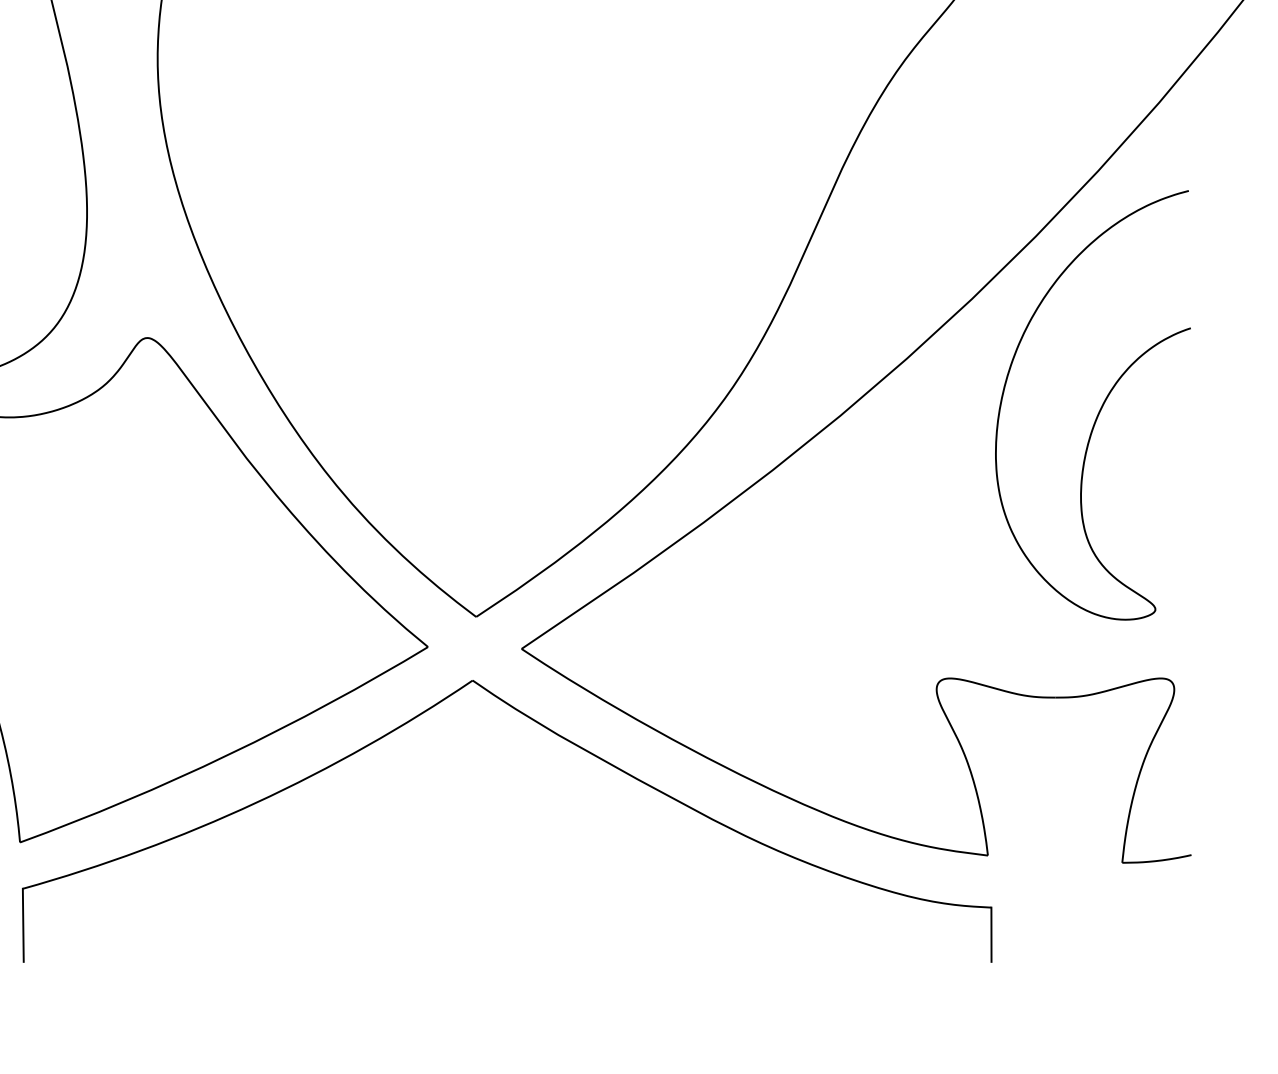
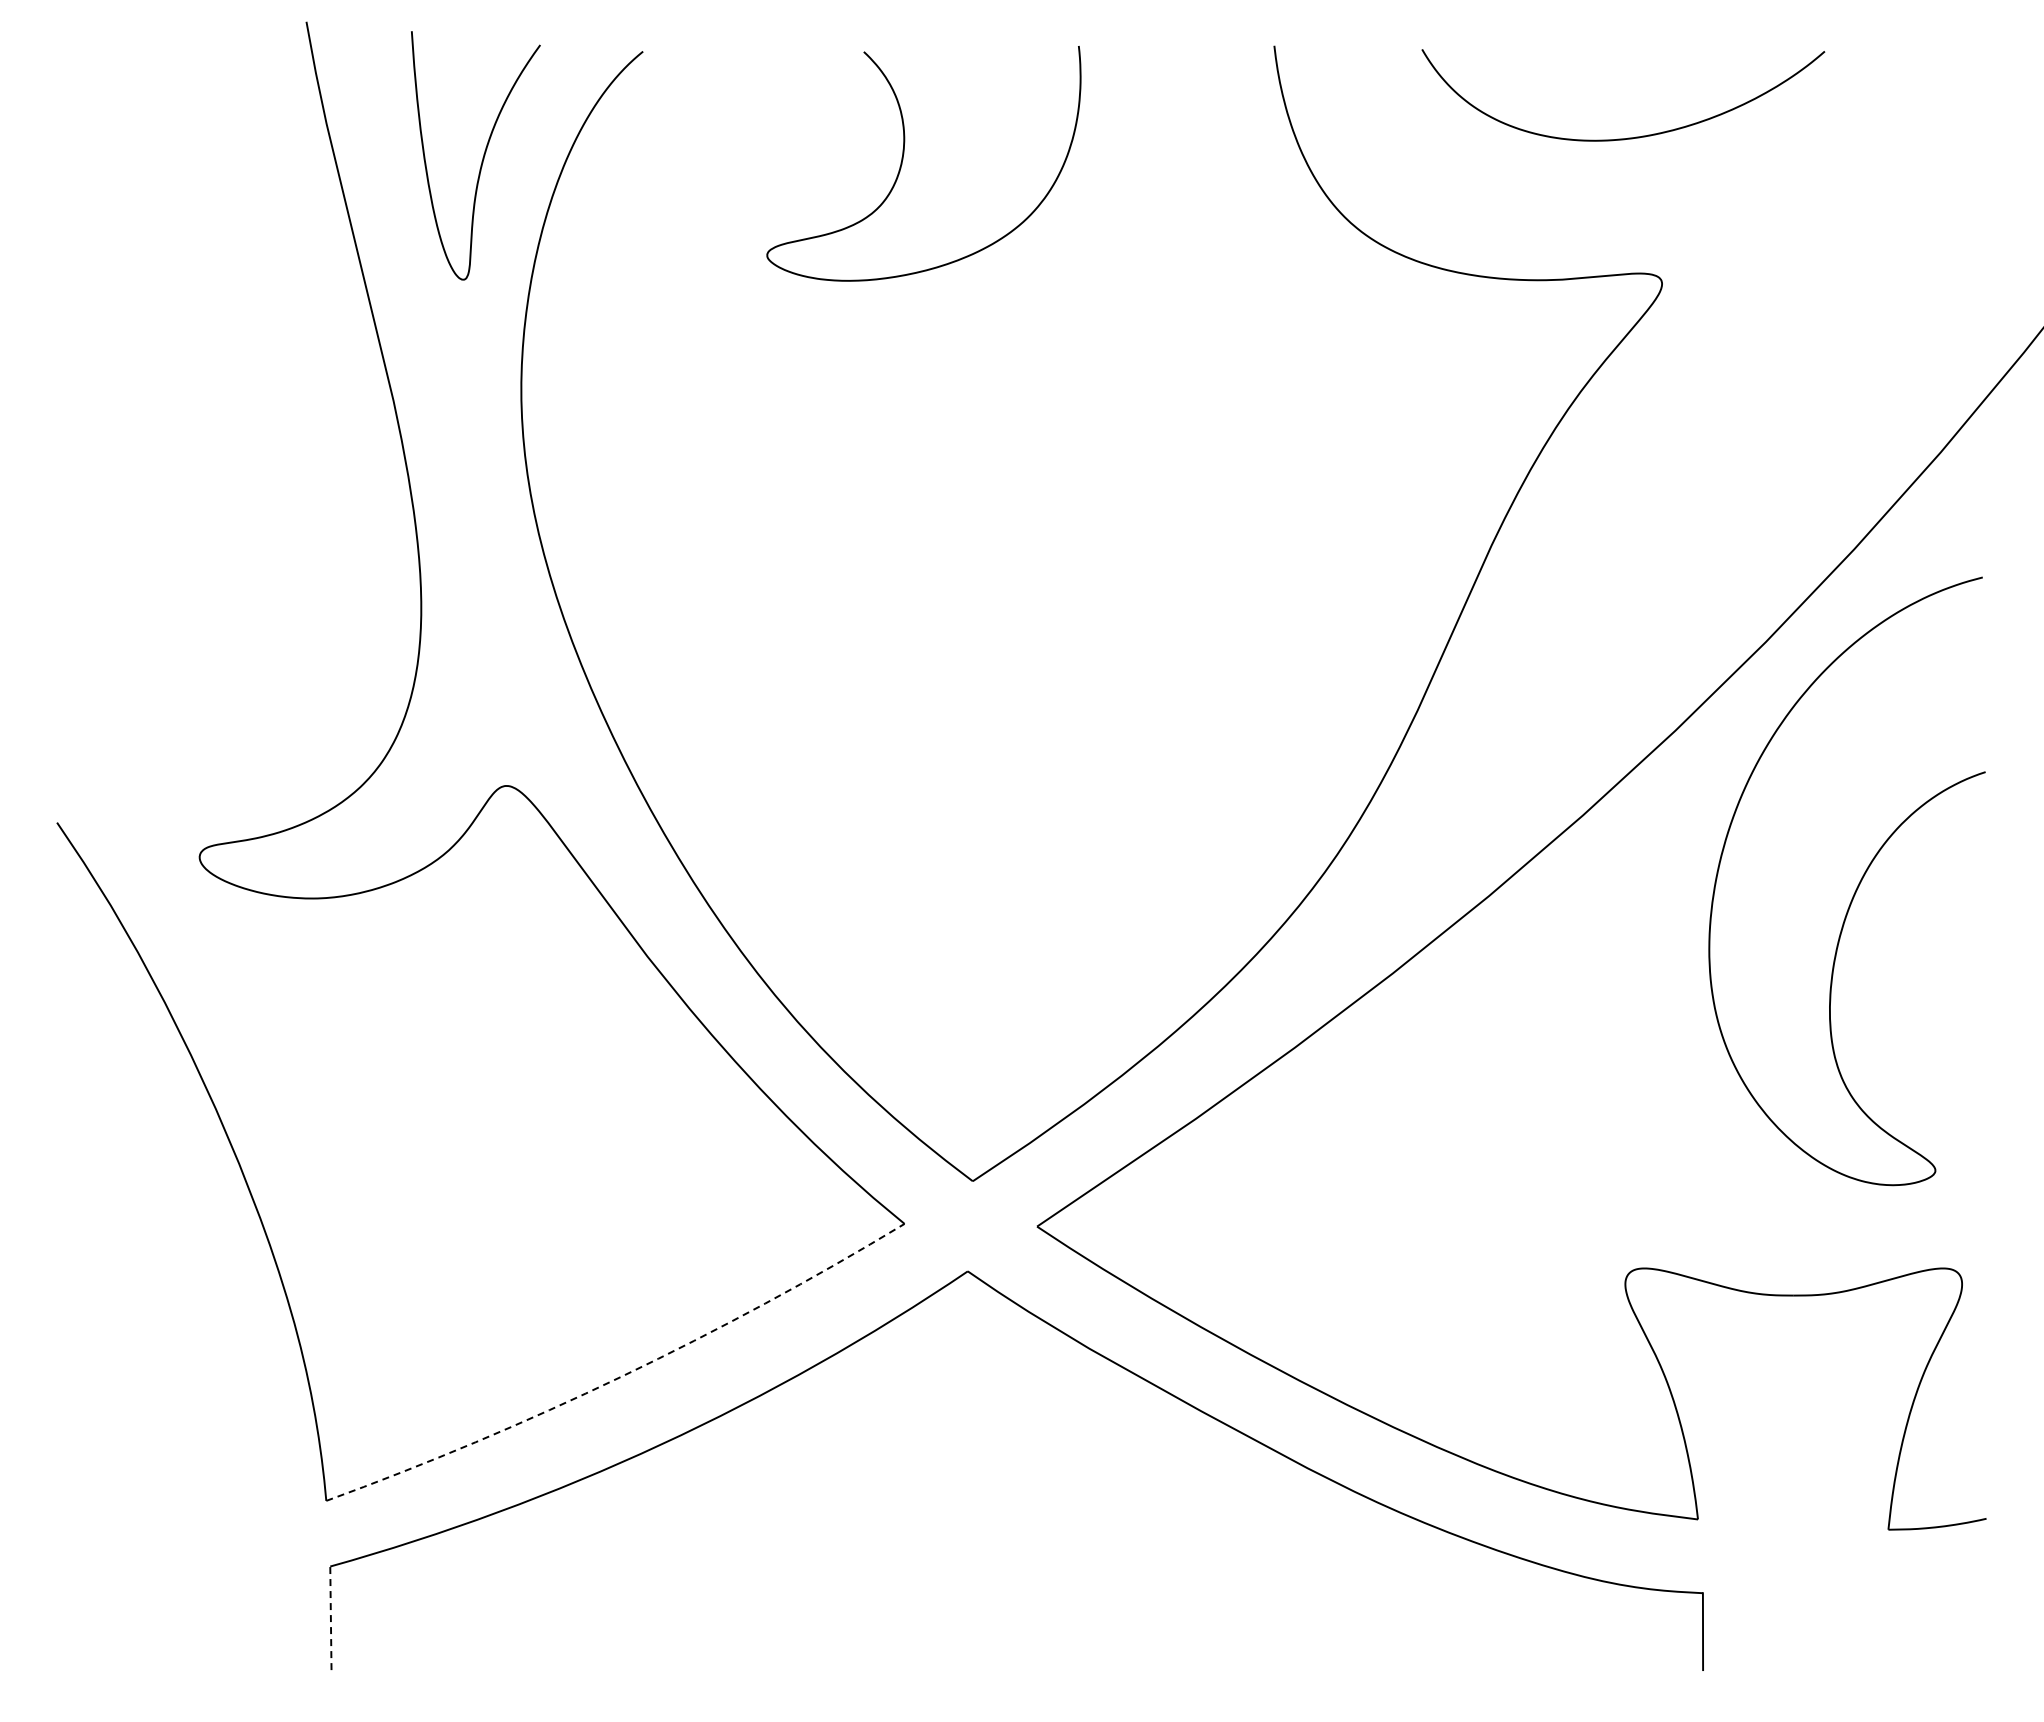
arc: (229, 754) -> (622, 1376), solid -> dashed
line: (23, 925) -> (330, 1618), solid -> dashed

